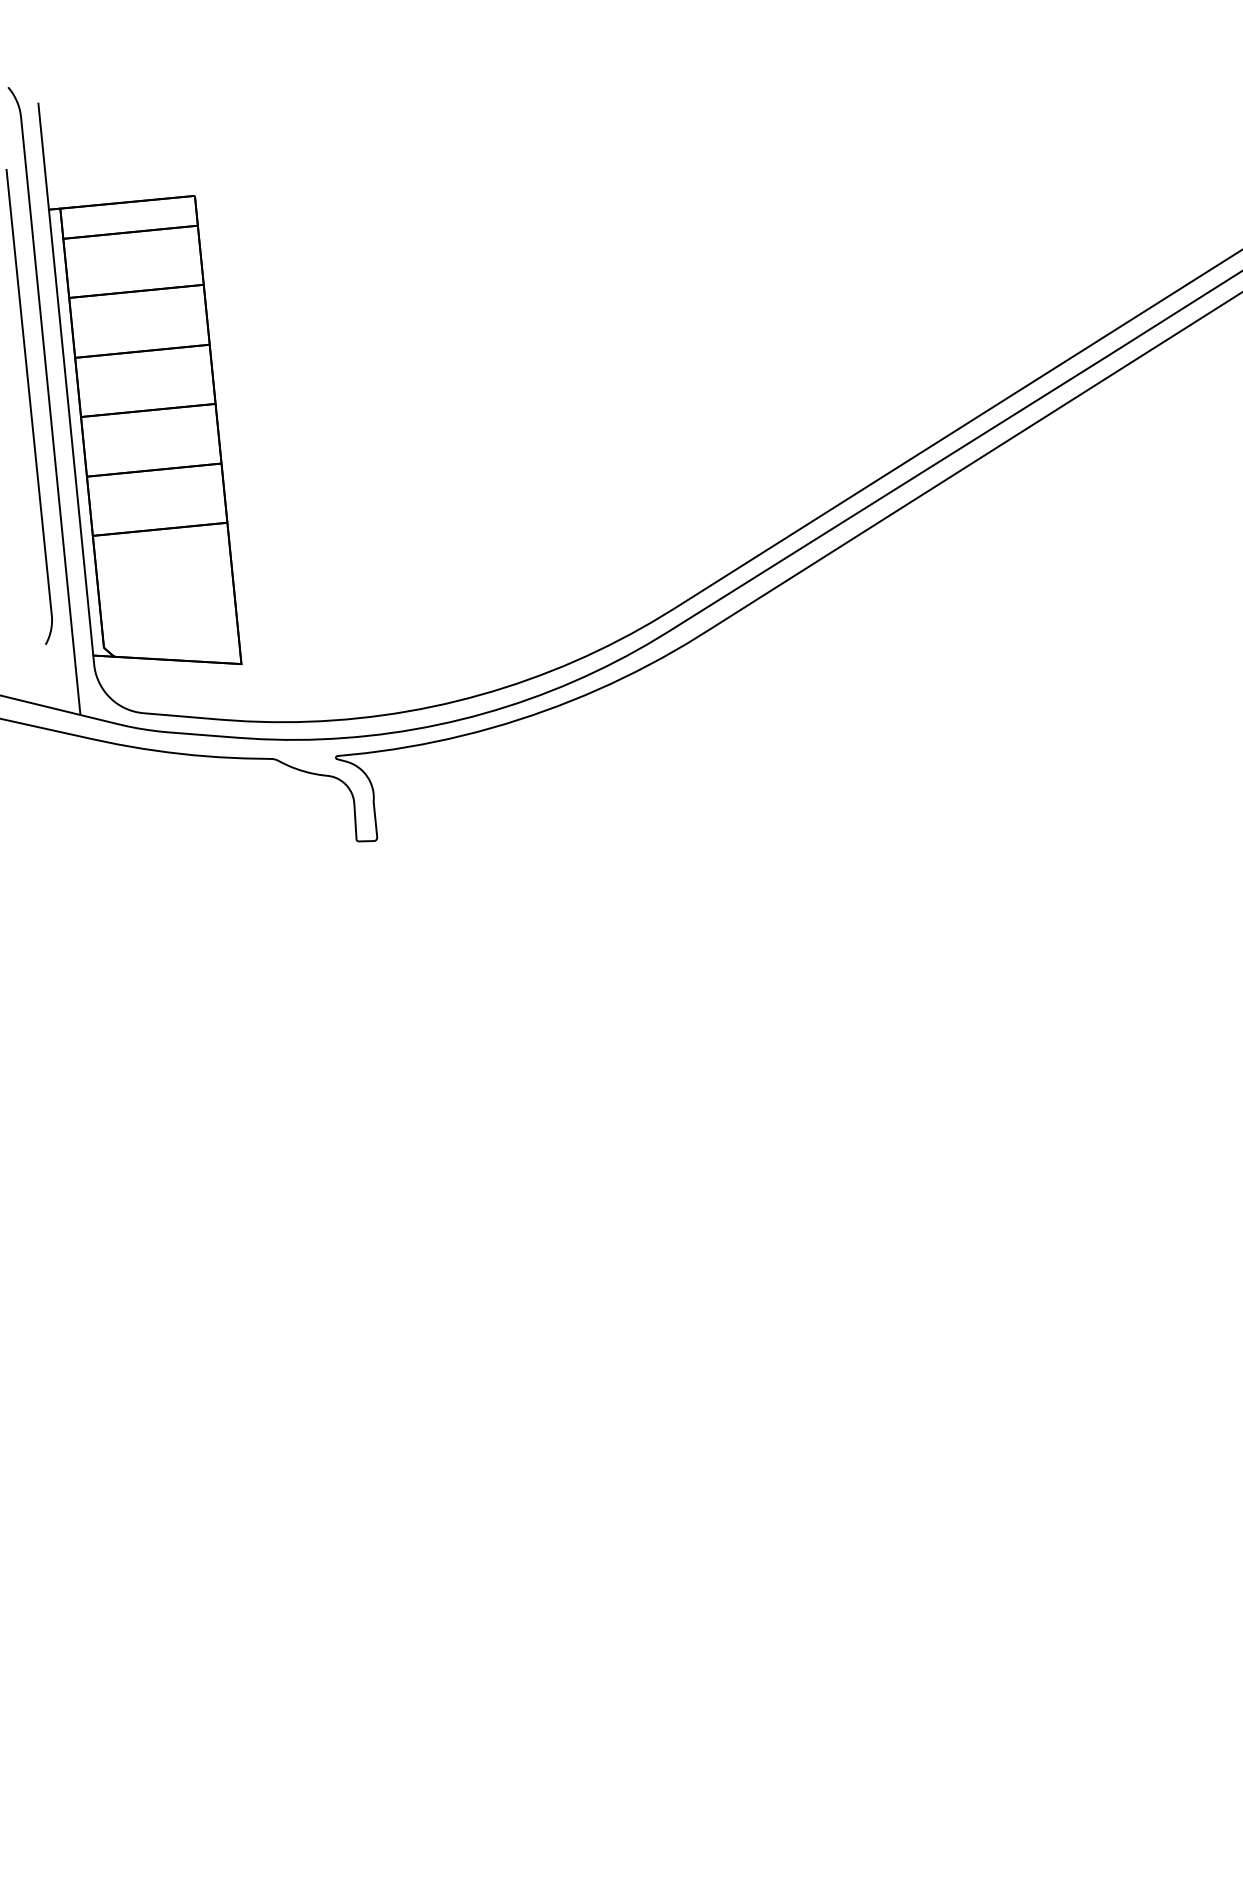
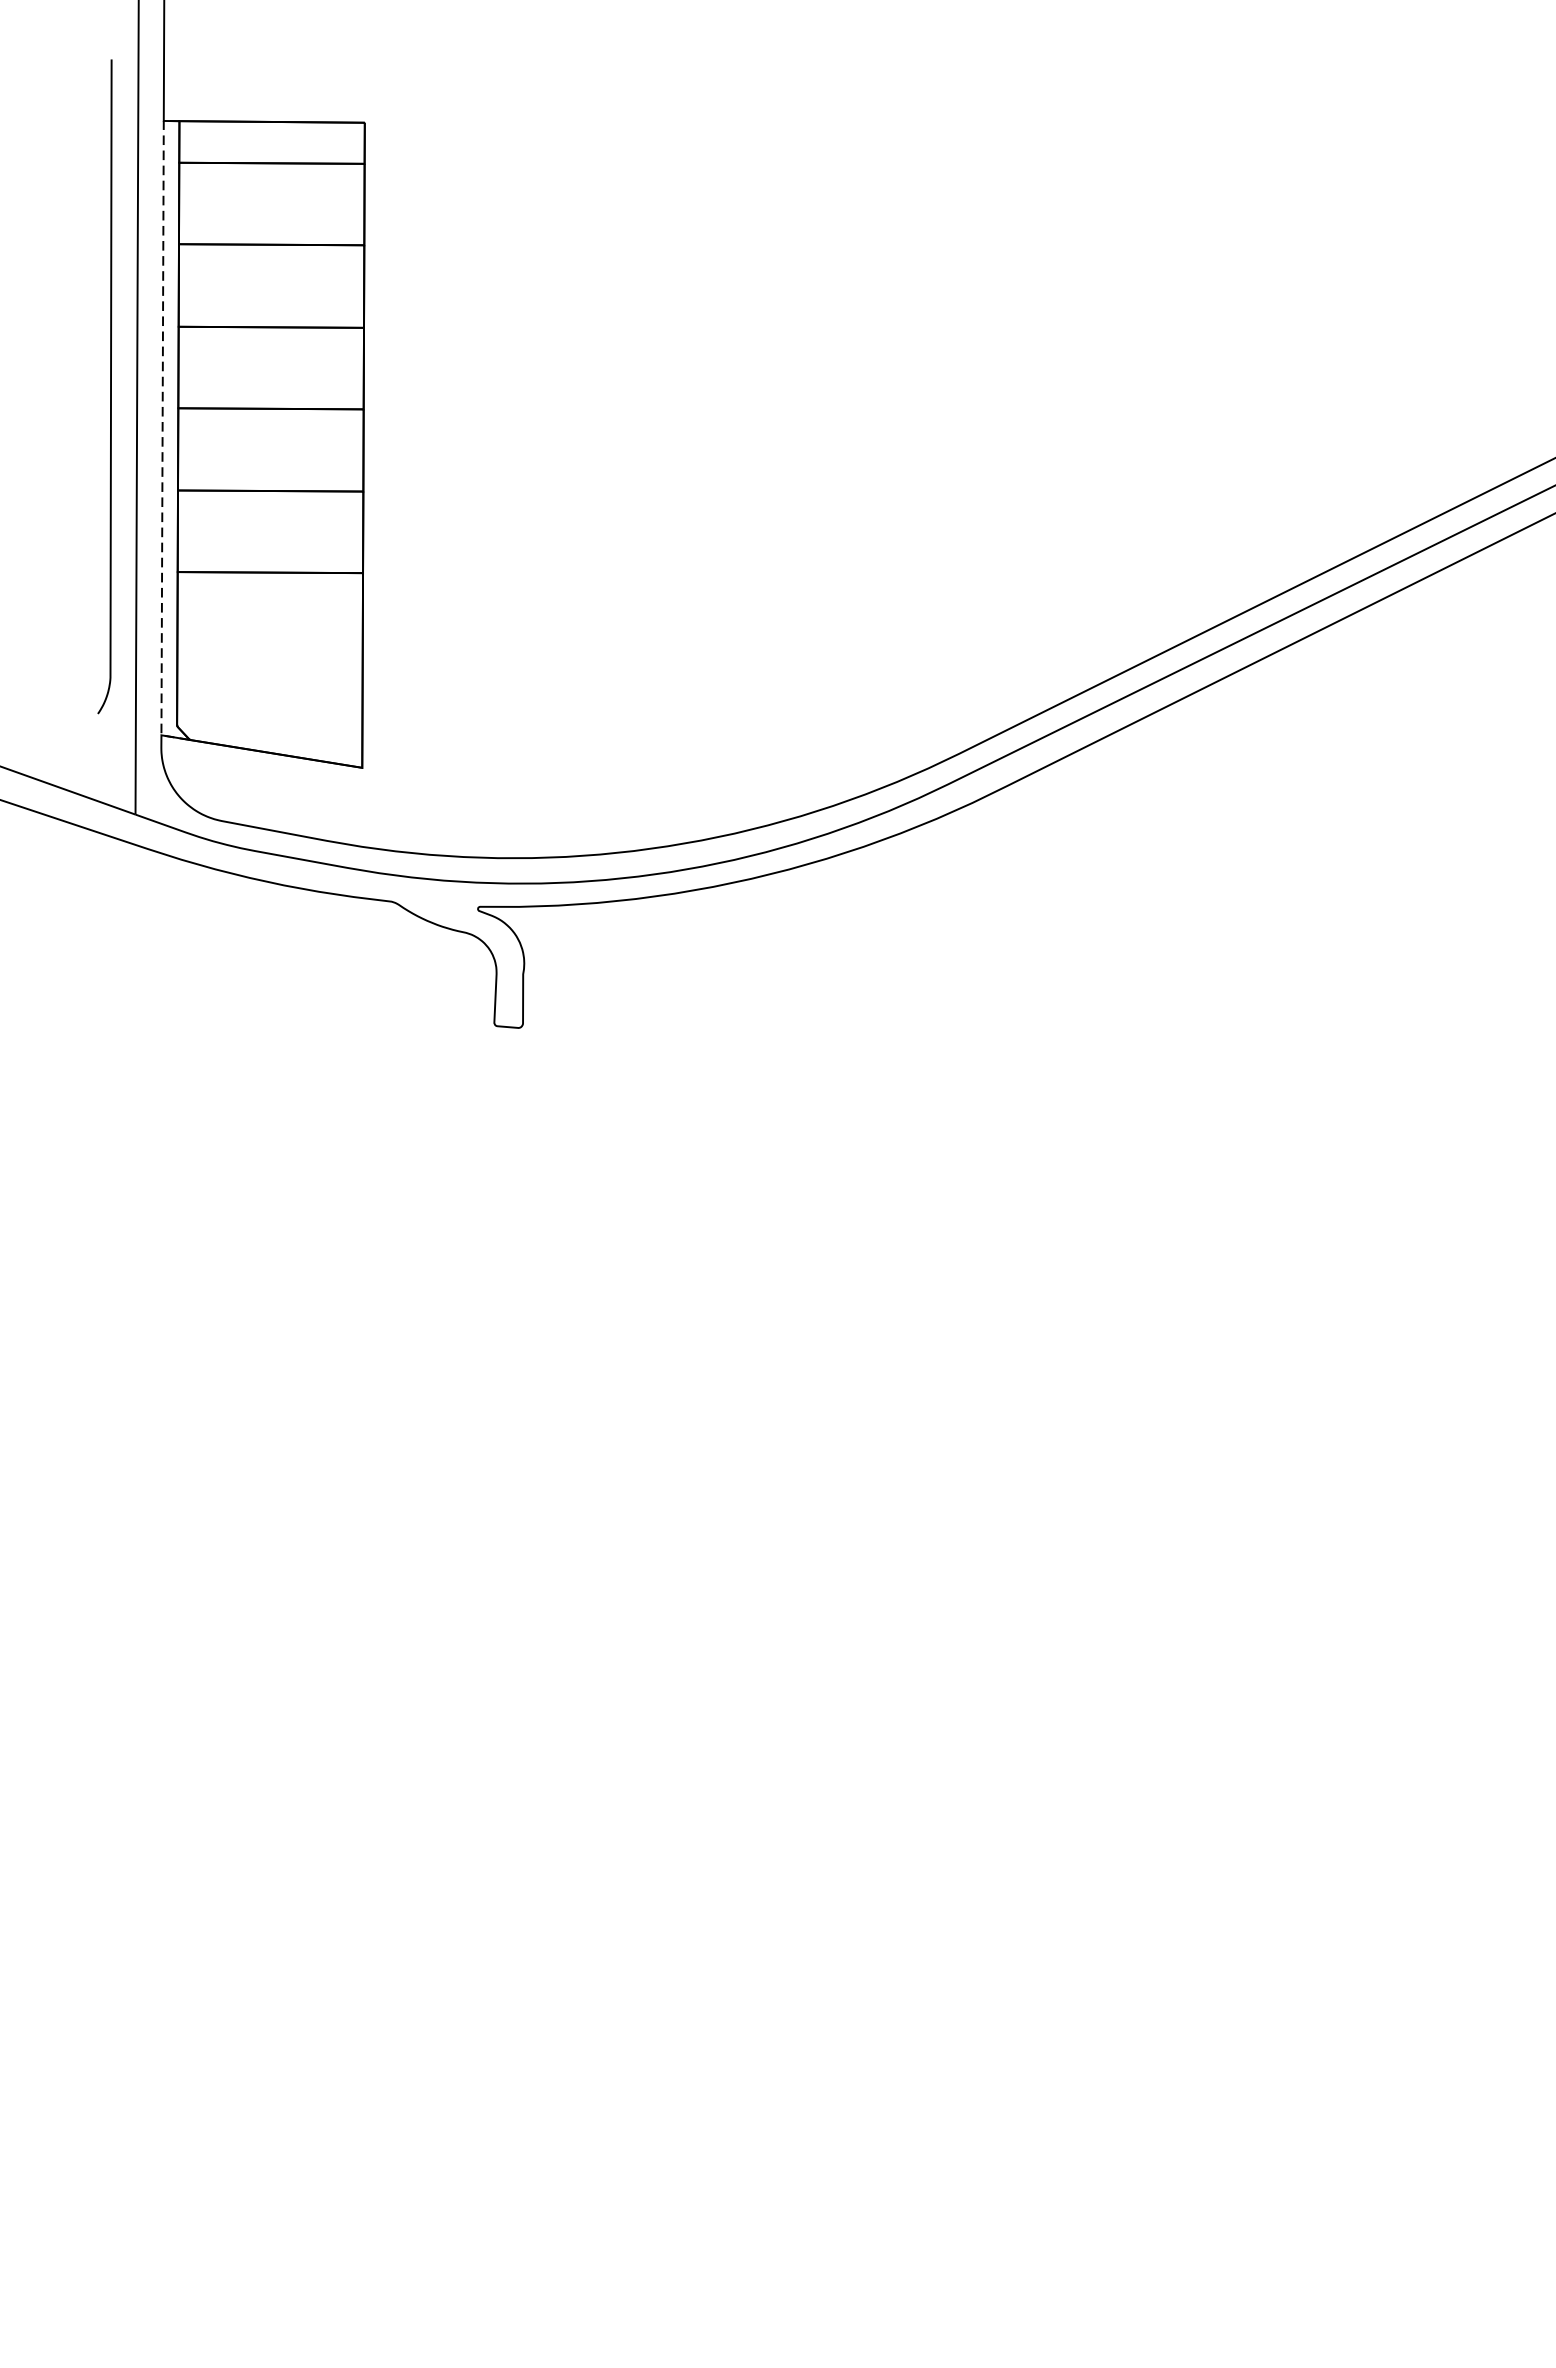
line: (71, 438) -> (162, 436), solid -> dashed

